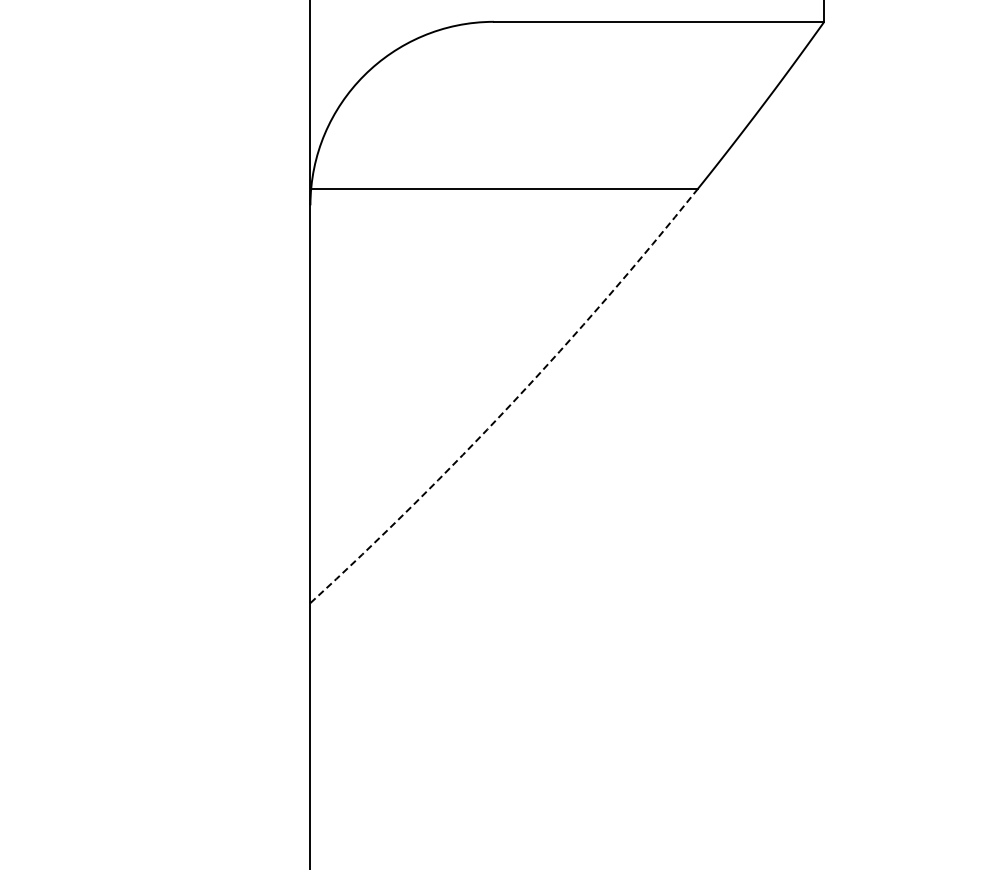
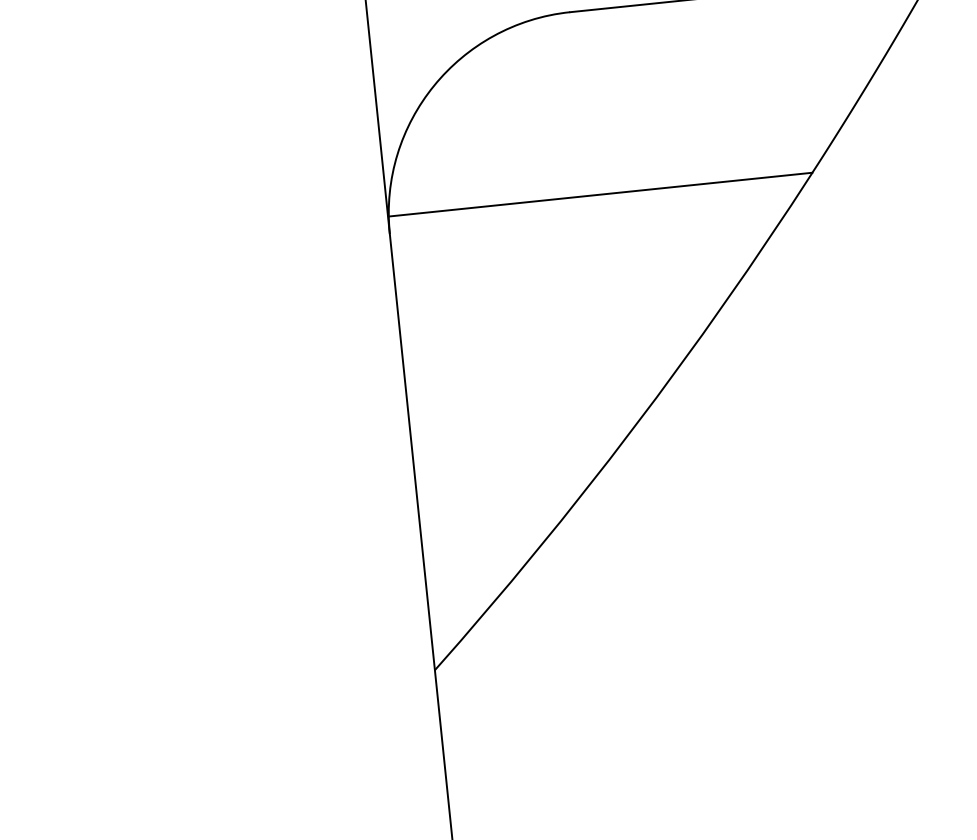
arc: (511, 403) -> (632, 428), dashed -> solid

